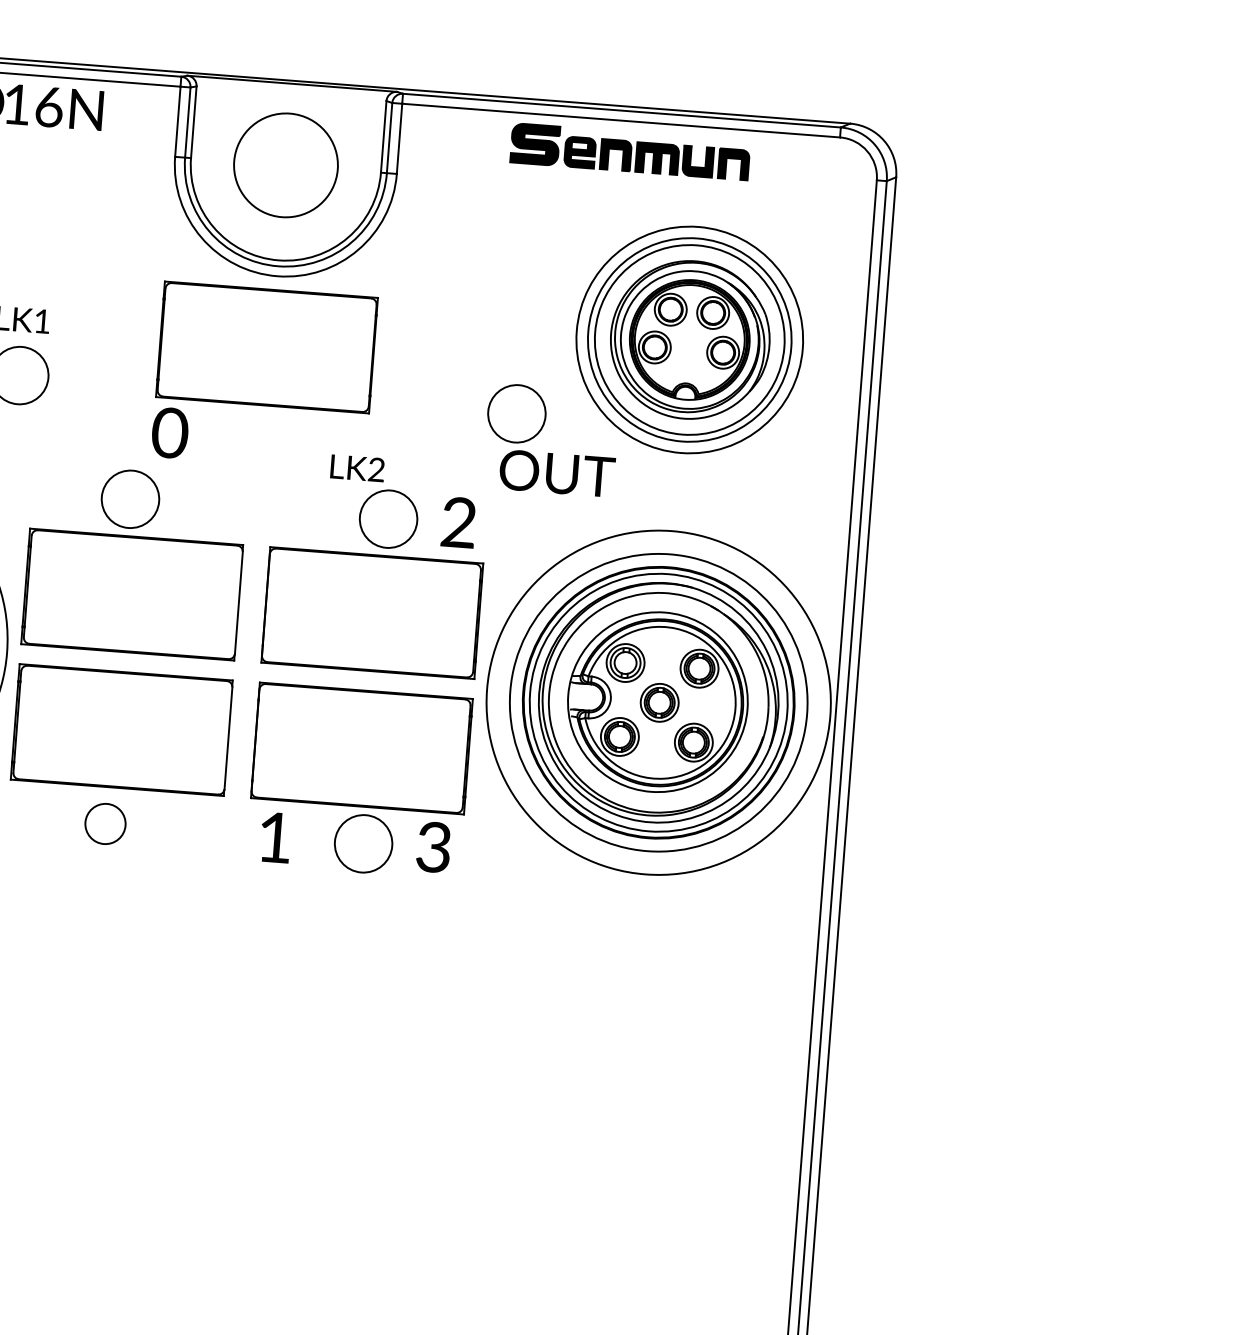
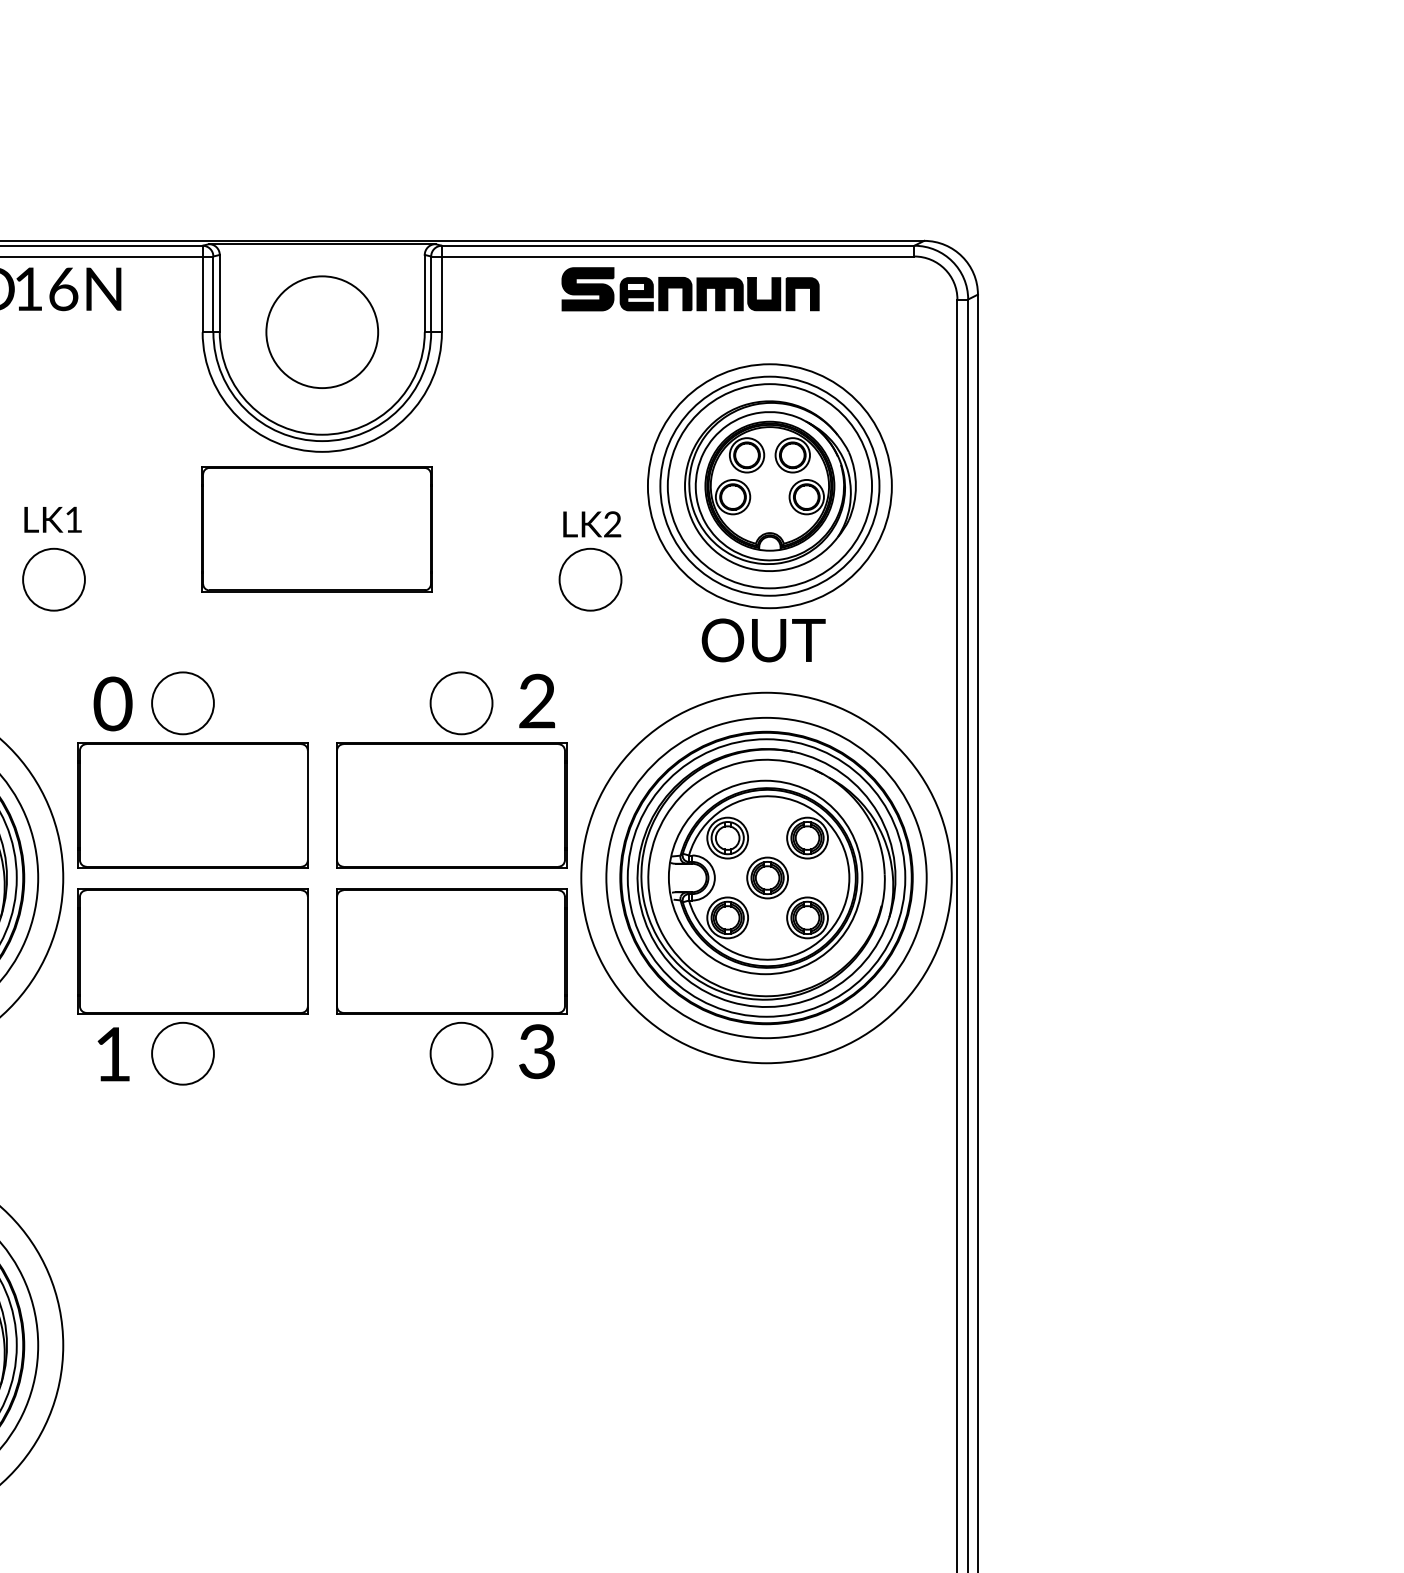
text: (169, 432) -> (112, 703), moved
text: (357, 468) -> (592, 524), moved
text: (557, 473) -> (763, 640), moved
circle: (105, 823) -> (182, 1053), size x1.43
text: (275, 837) -> (113, 1054), moved

